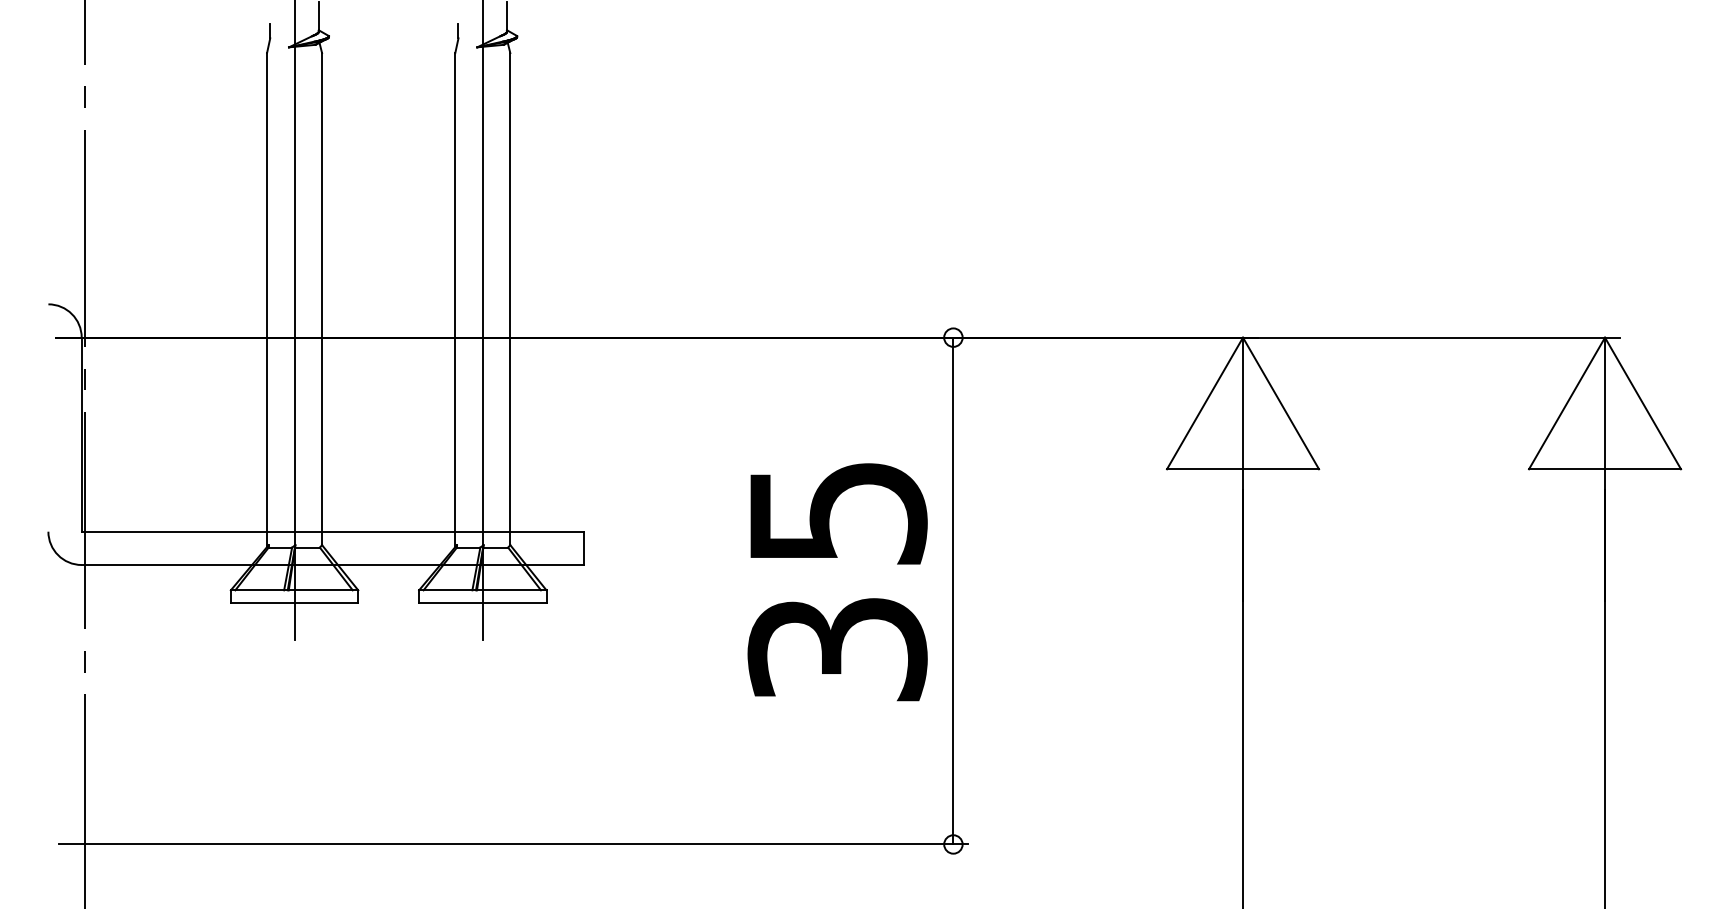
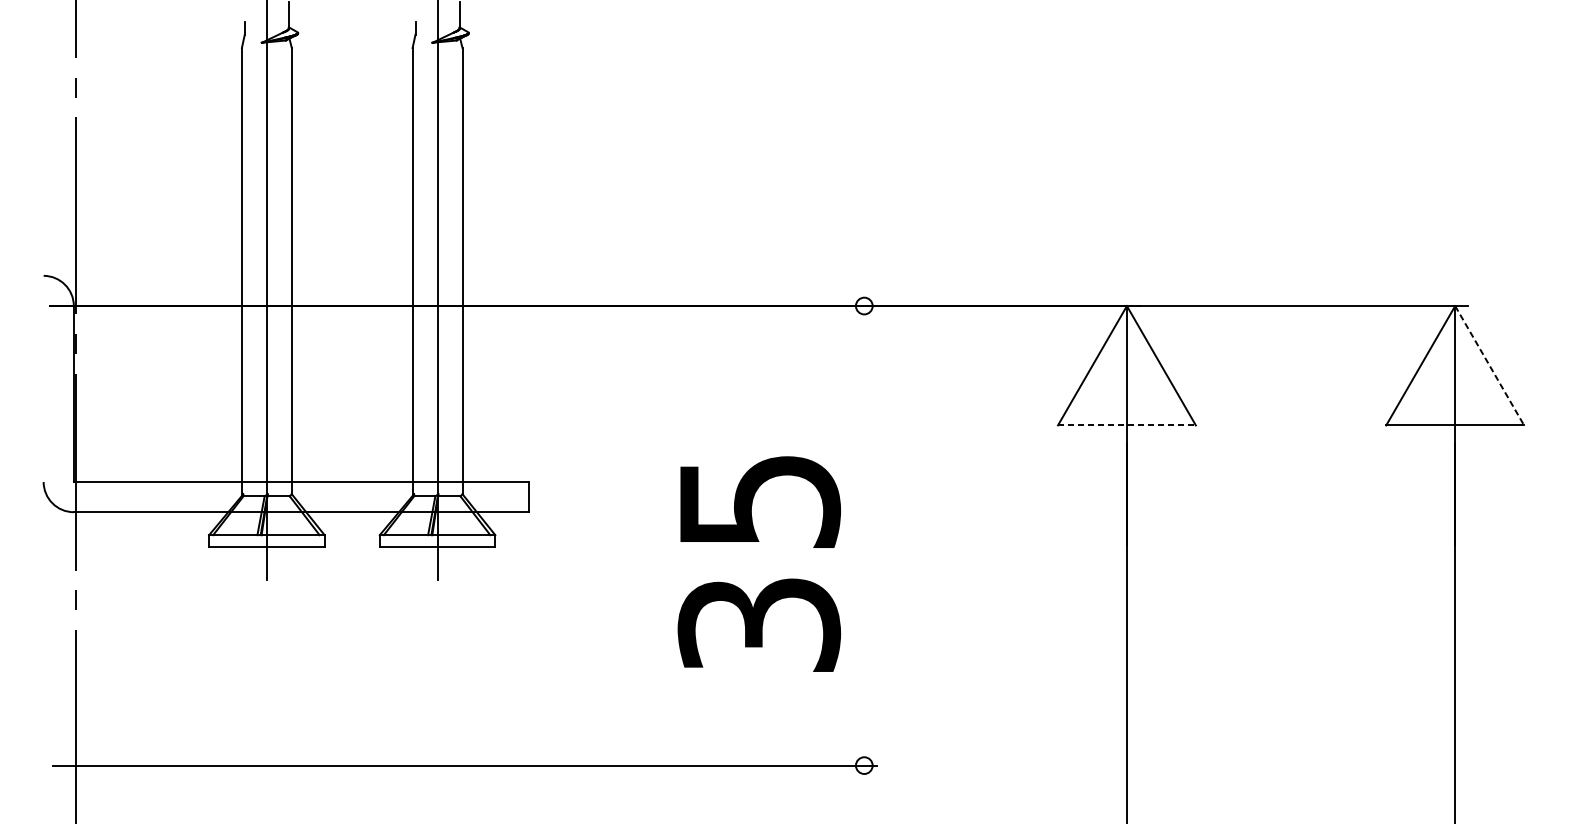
line: (1643, 403) -> (1490, 365), solid -> dashed
line: (1243, 469) -> (1127, 425), solid -> dashed
text: (837, 582) -> (759, 564), moved
line: (953, 590) -> (864, 535), removed

